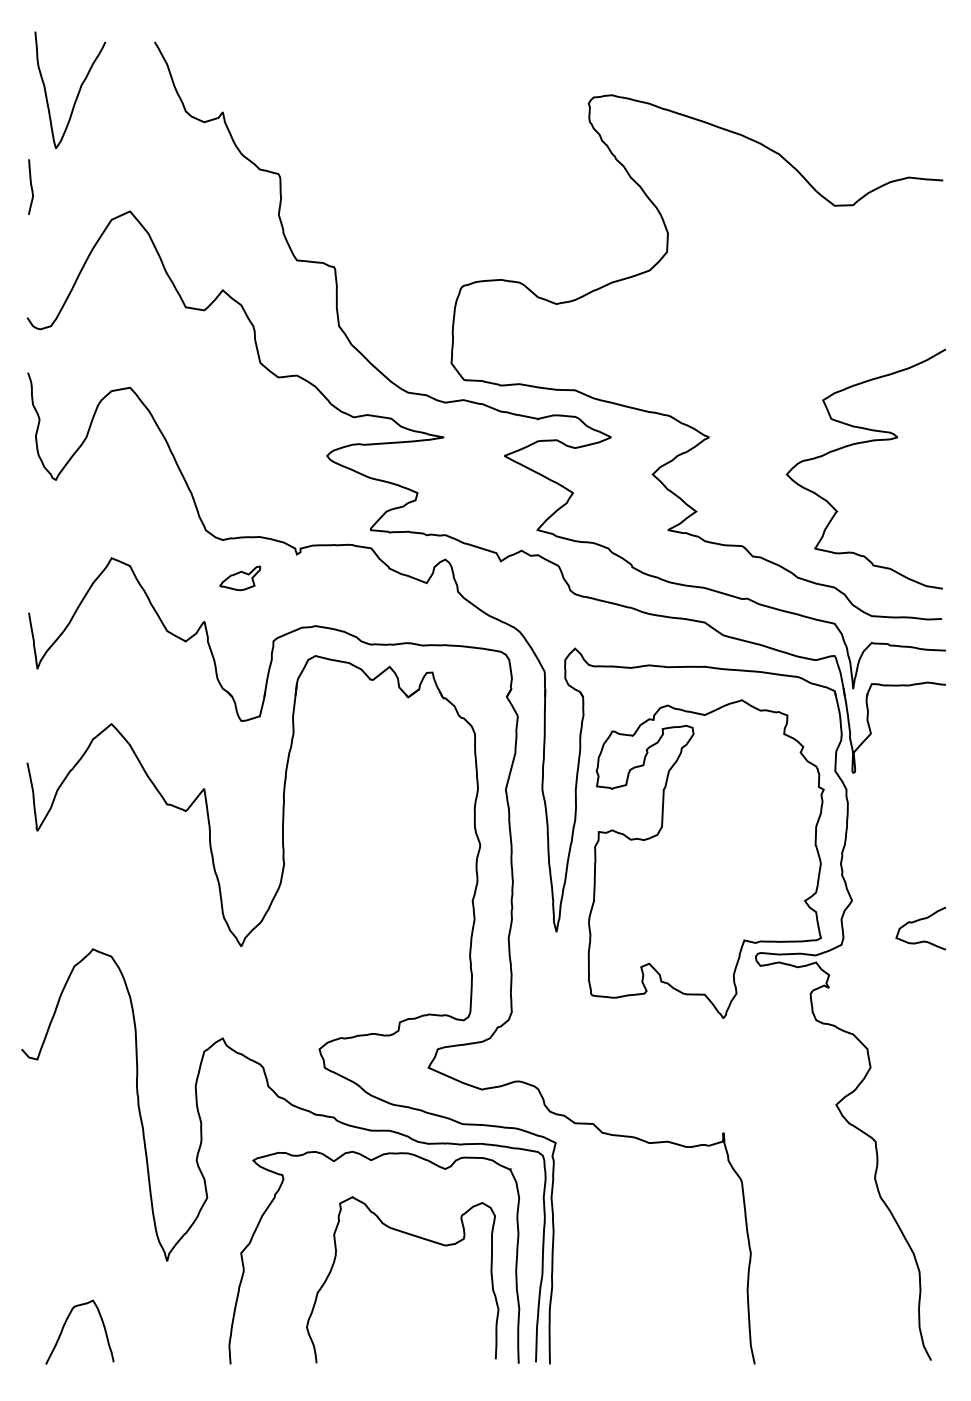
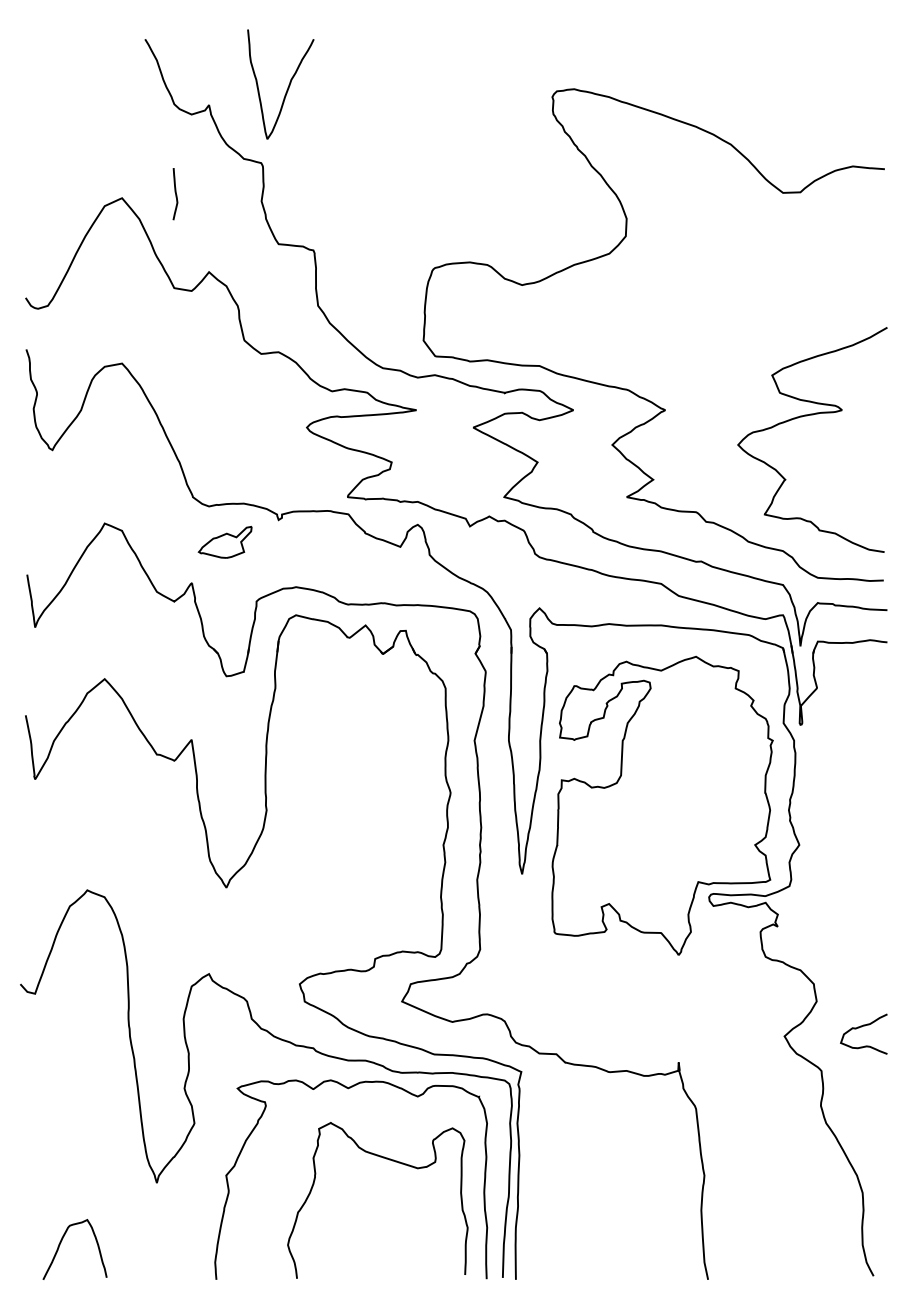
curve: (78, 90) -> (288, 84), moved
curve: (30, 186) -> (175, 193), moved
part: (240, 578) -> (225, 542), size x1.4
curve: (918, 921) -> (861, 1027), moved

